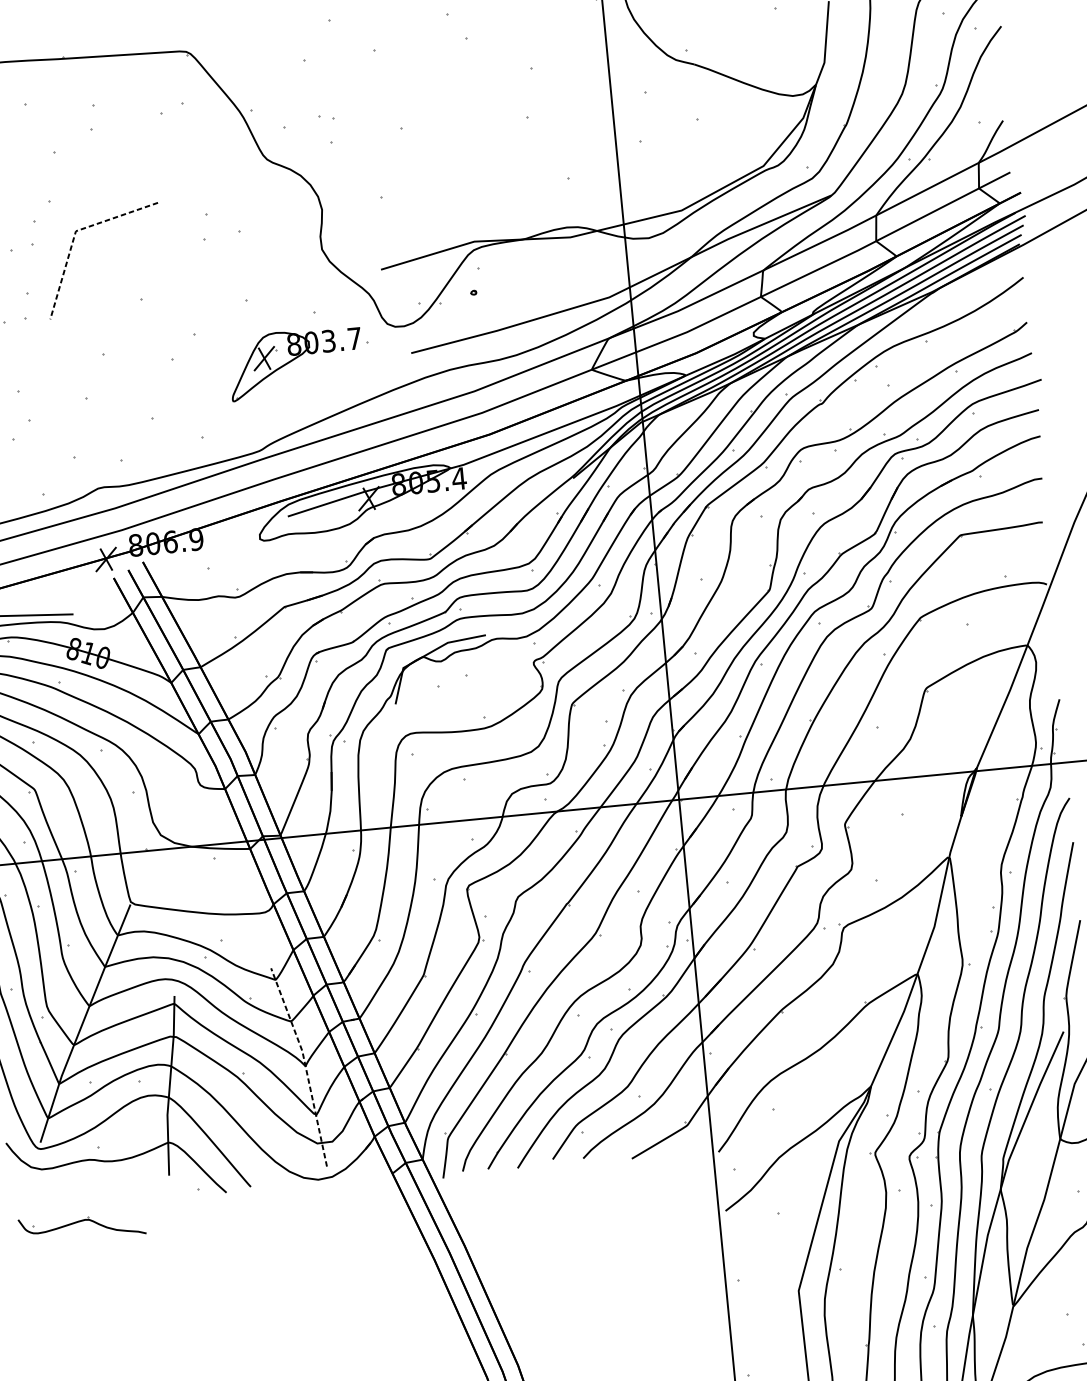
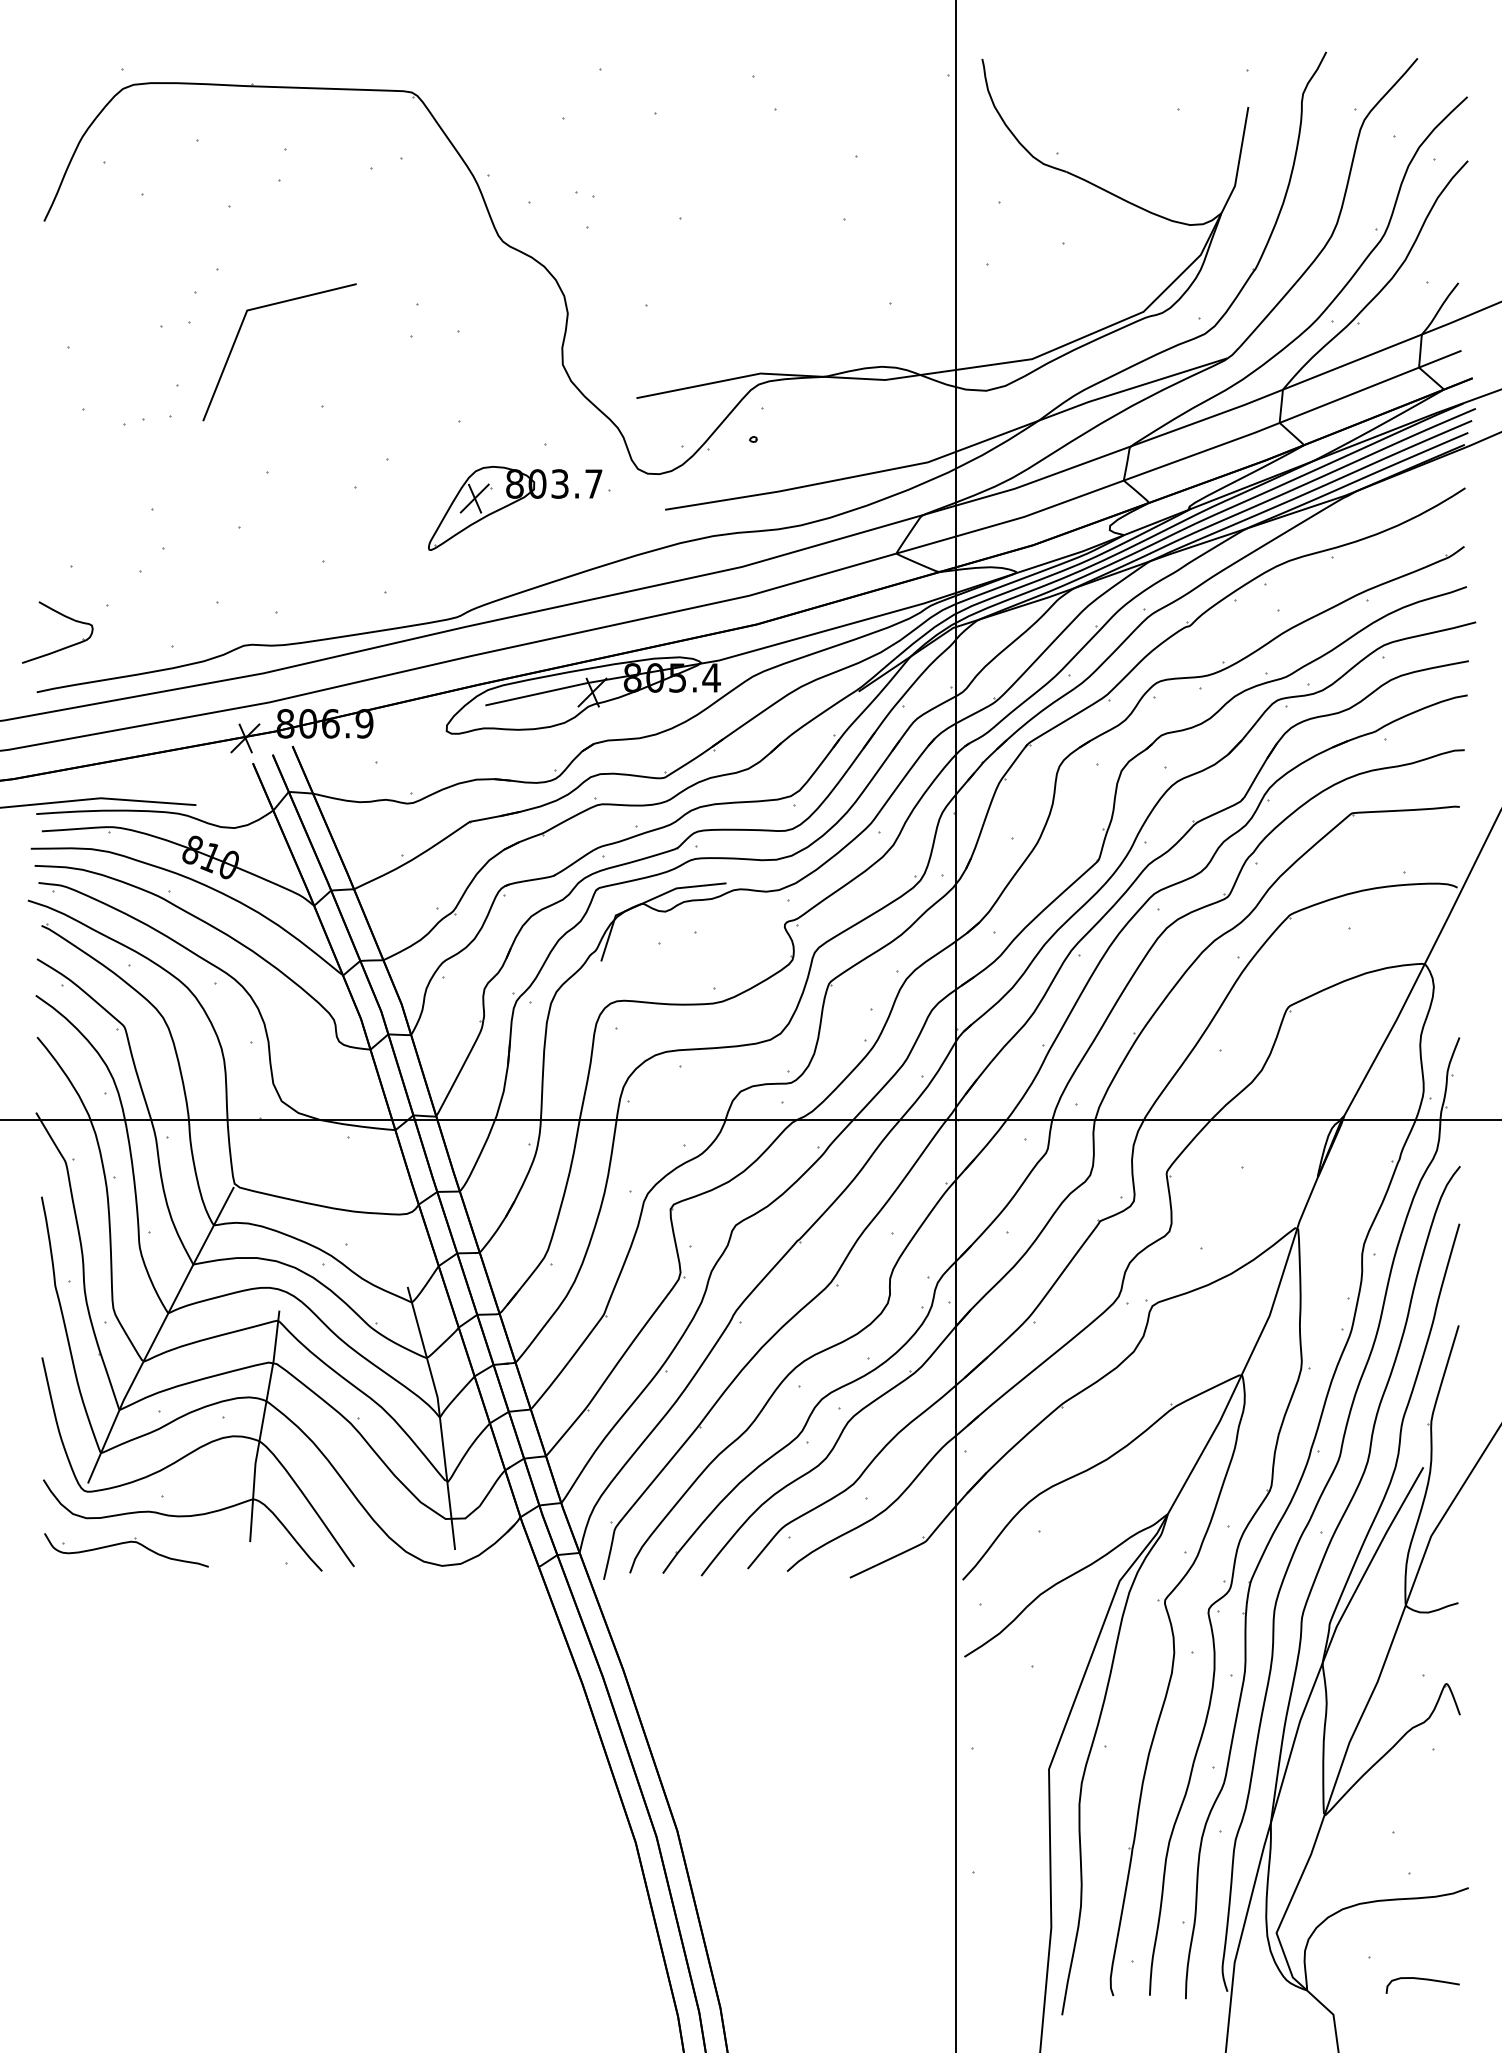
line: (75, 233) -> (246, 313), dashed -> solid
line: (305, 1065) -> (439, 1416), dashed -> solid
part: (81, 1221) -> (126, 1543), moved

